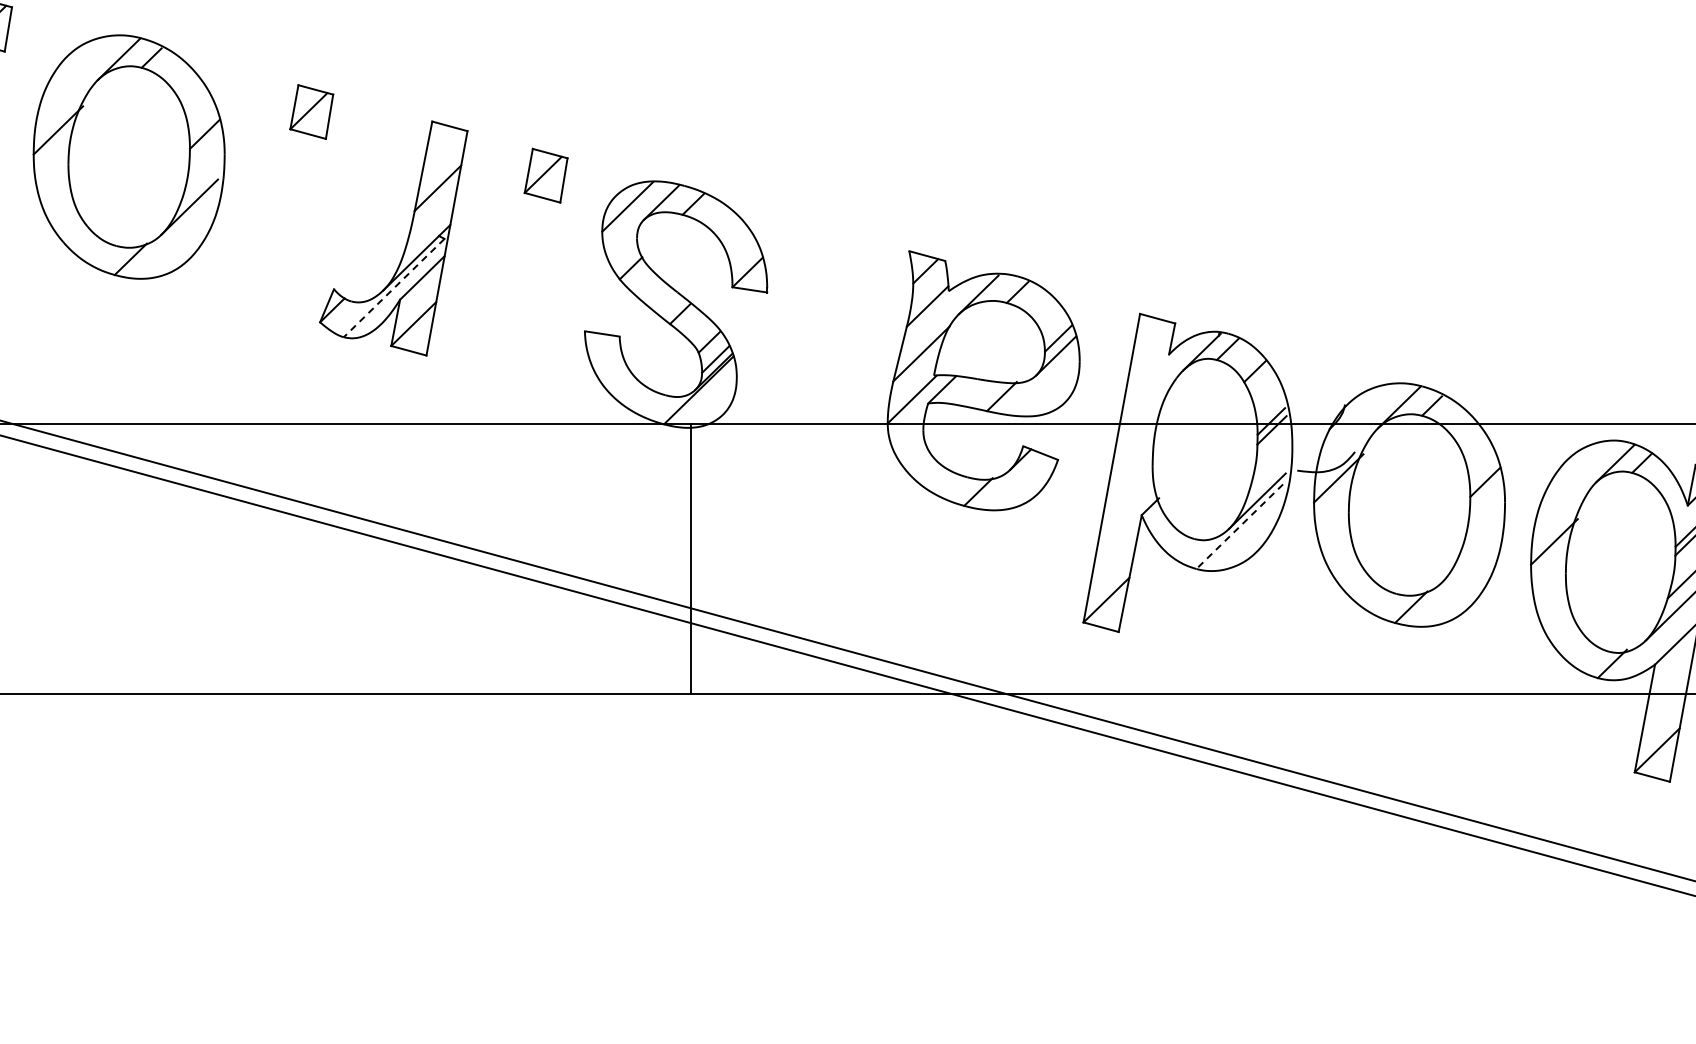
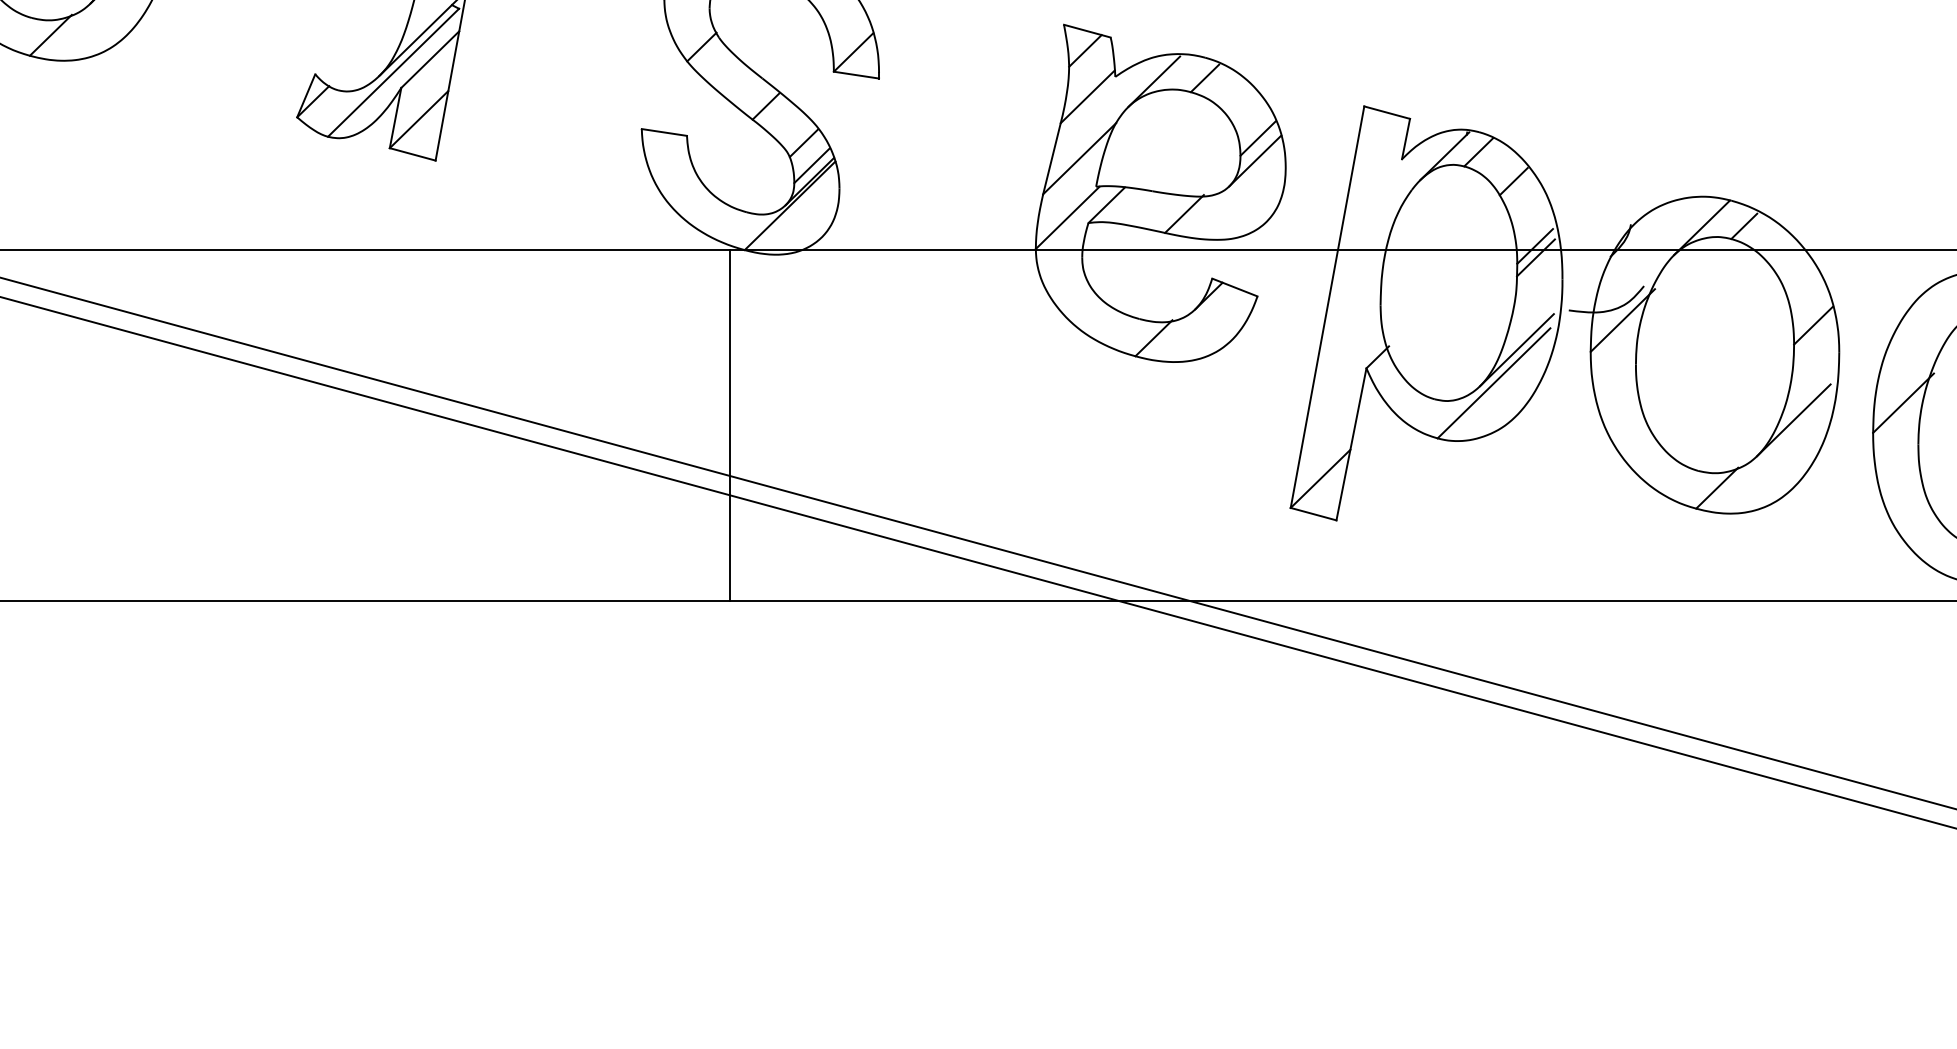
line: (393, 288) -> (392, 73), dashed -> solid
line: (1239, 526) -> (1493, 383), dashed -> solid
line: (1469, 554) -> (1792, 419), added
line: (690, 558) -> (729, 424), moved

